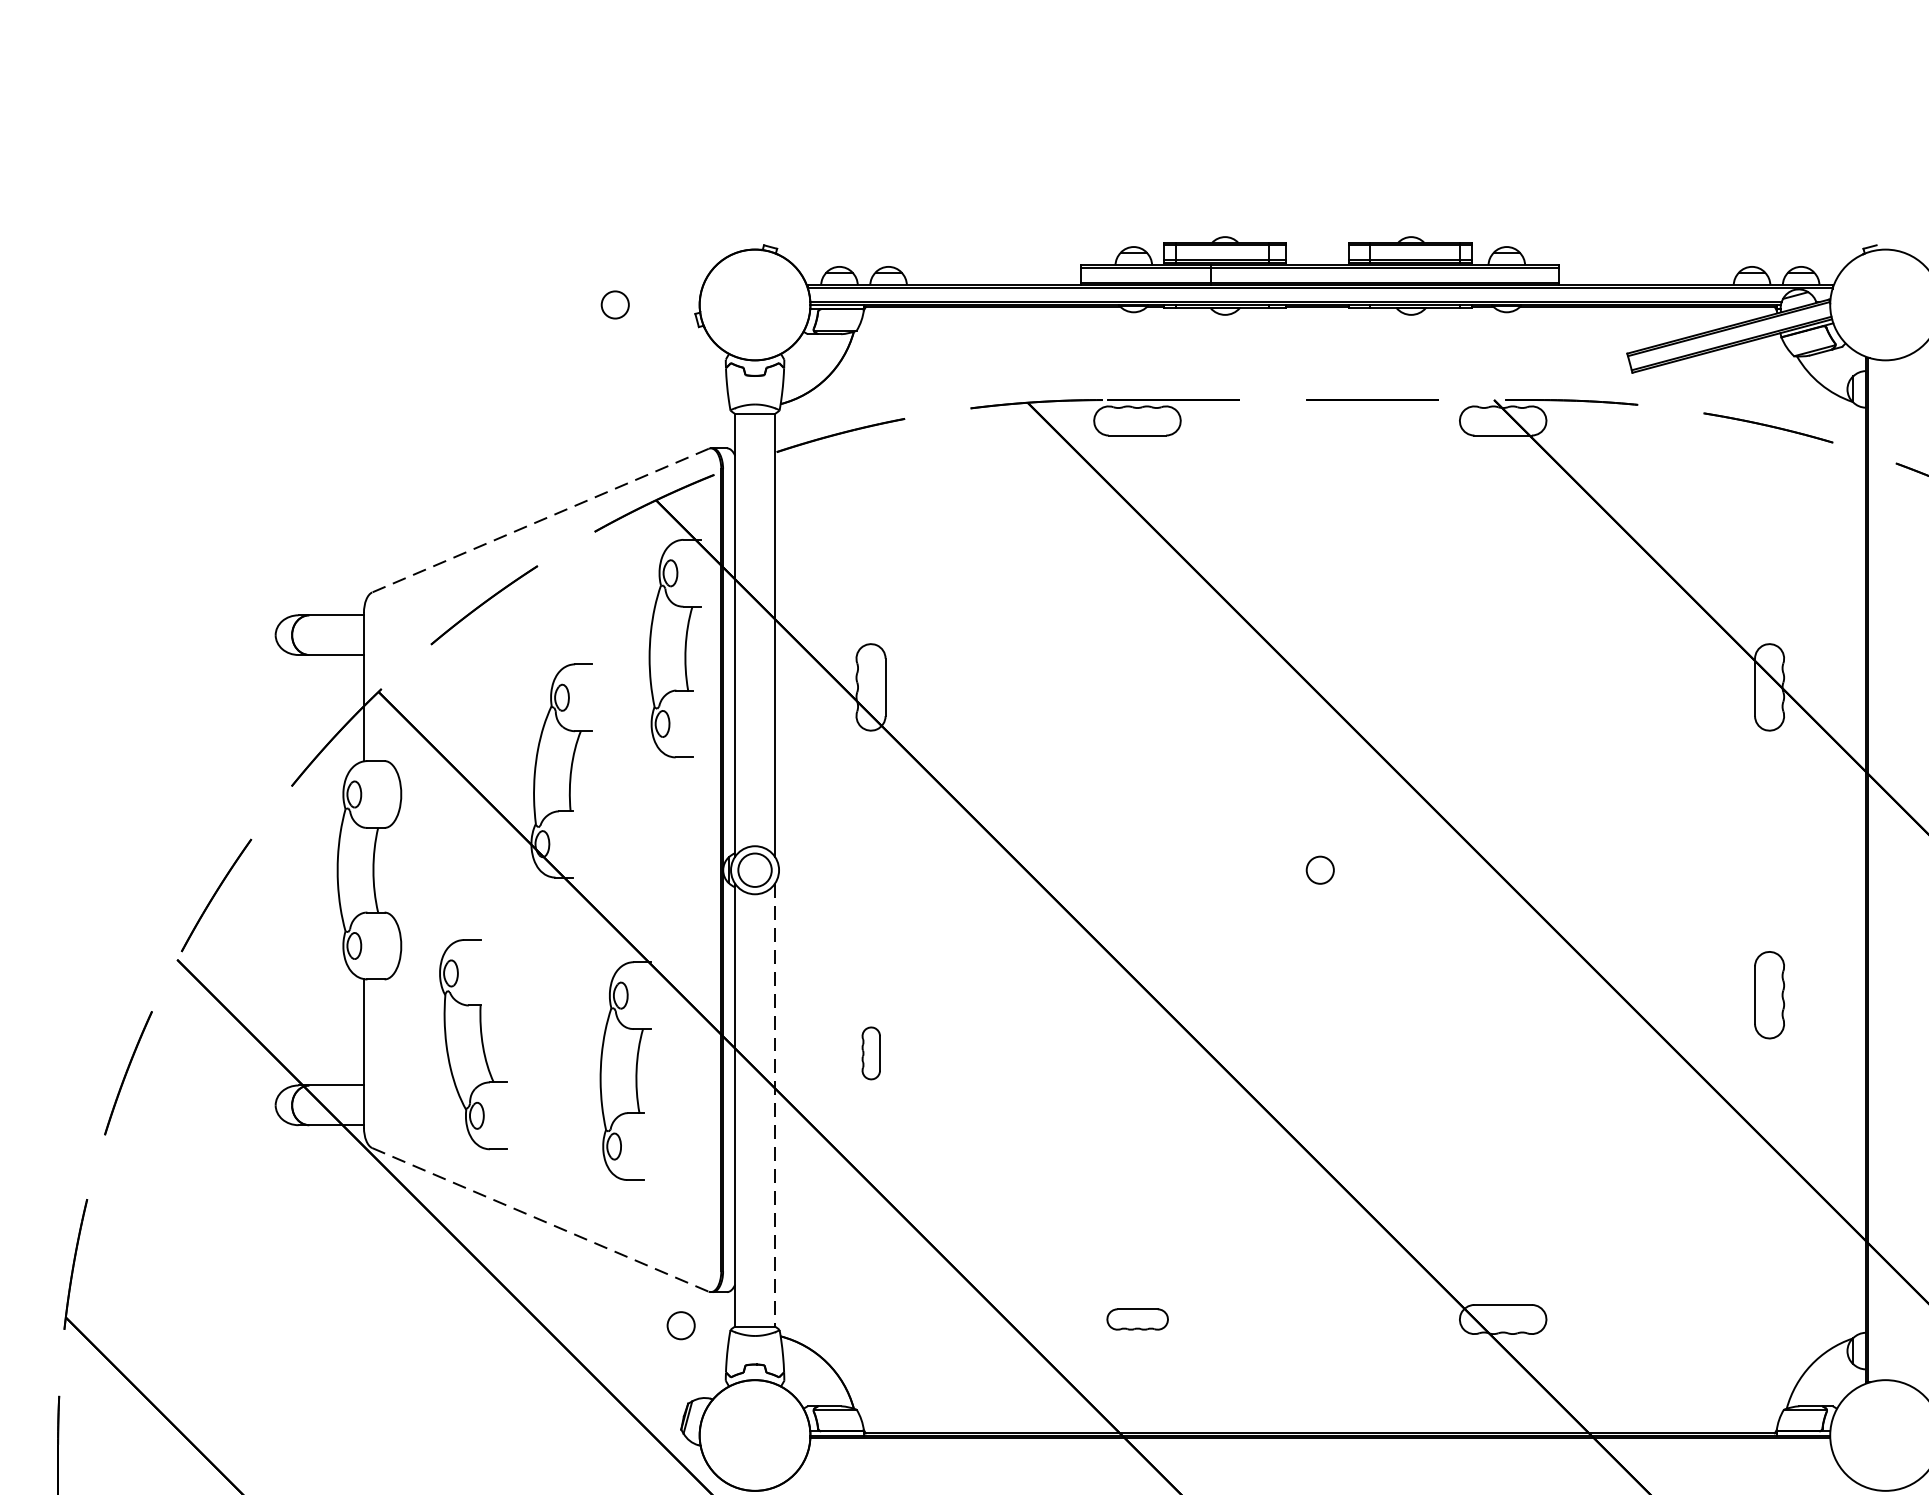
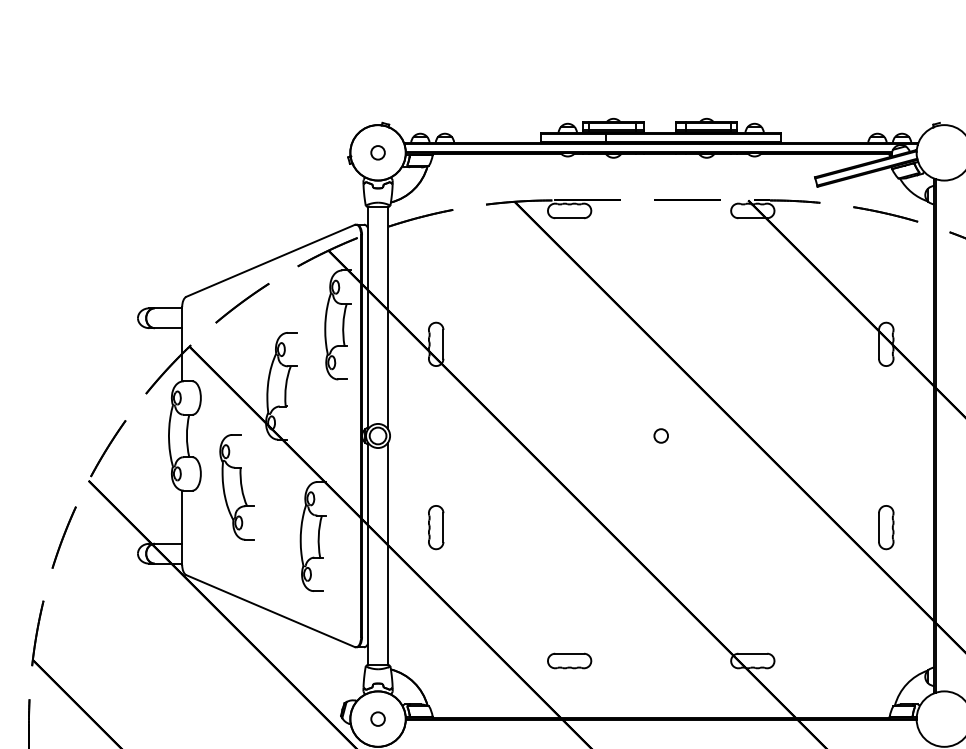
circle: (614, 304) -> (377, 152), moved
line: (540, 519) -> (270, 260), dashed -> solid
part: (1770, 995) -> (886, 527), moved
part: (472, 1044) -> (236, 487), moved
part: (871, 1052) -> (436, 527), size x1.67
line: (775, 1104) -> (388, 553), dashed -> solid
line: (540, 1220) -> (270, 611), dashed -> solid
part: (1137, 1318) -> (569, 660), size x1.43
circle: (680, 1324) -> (377, 718), moved

